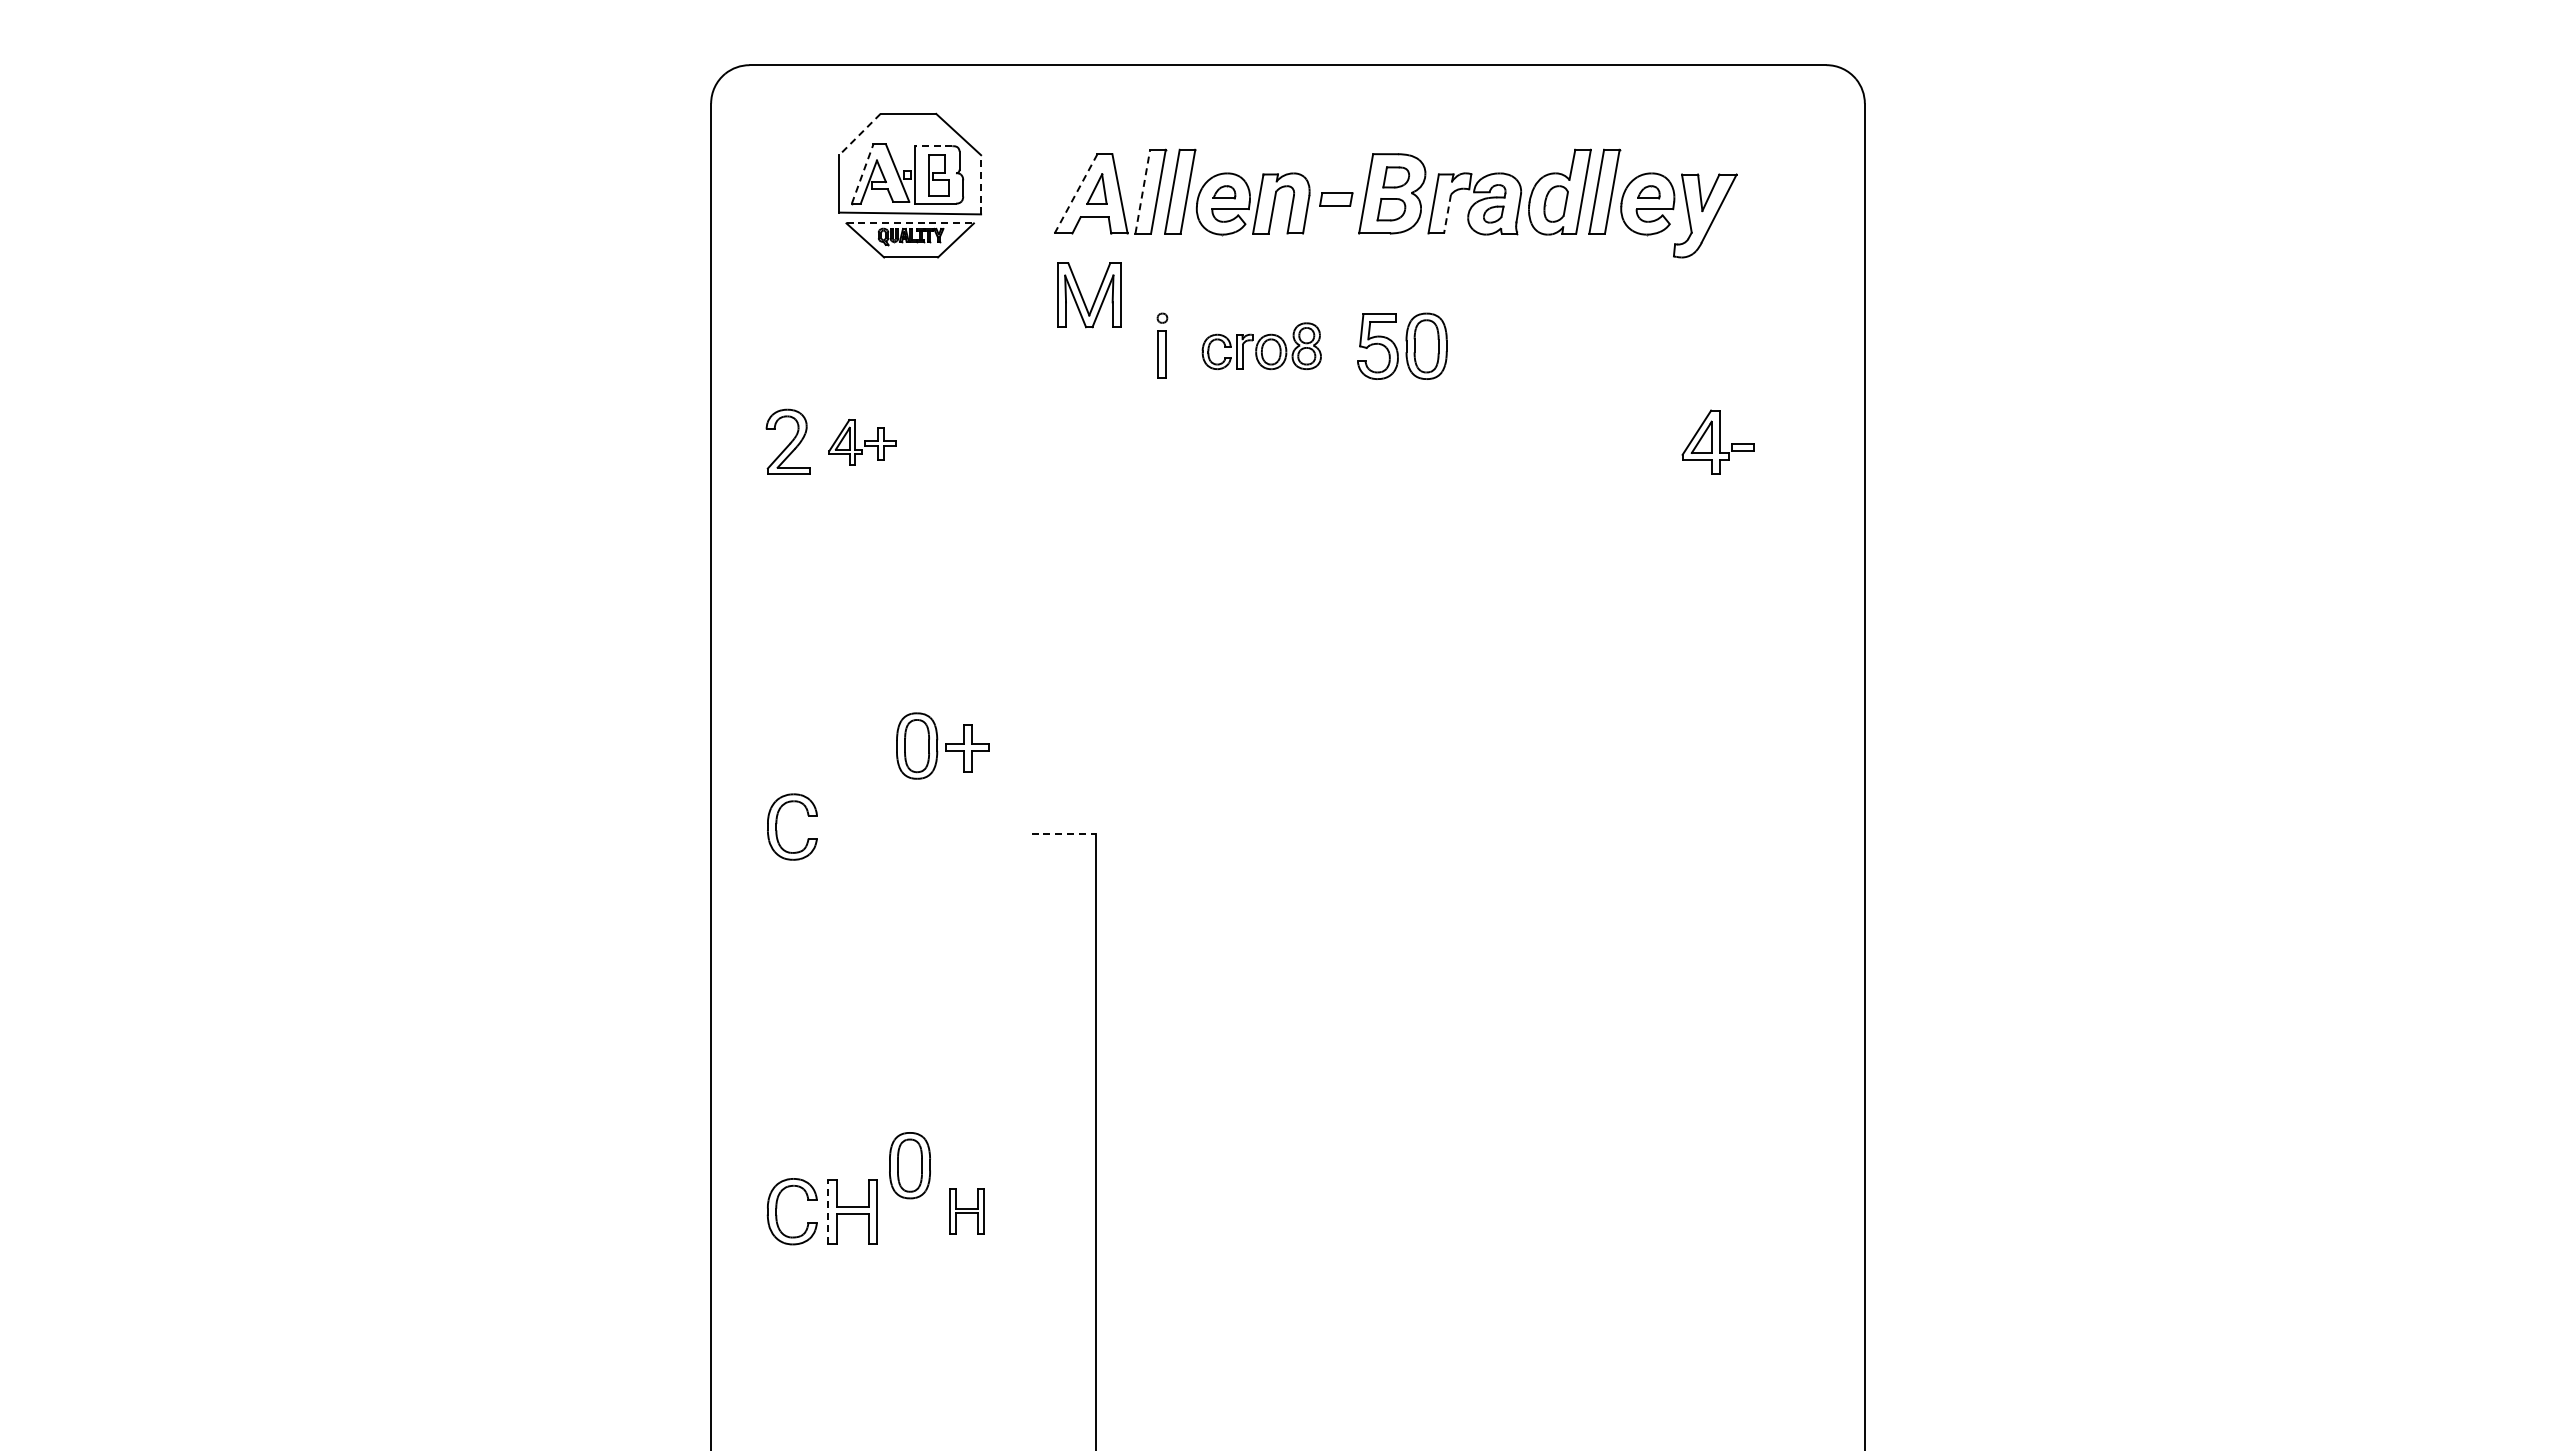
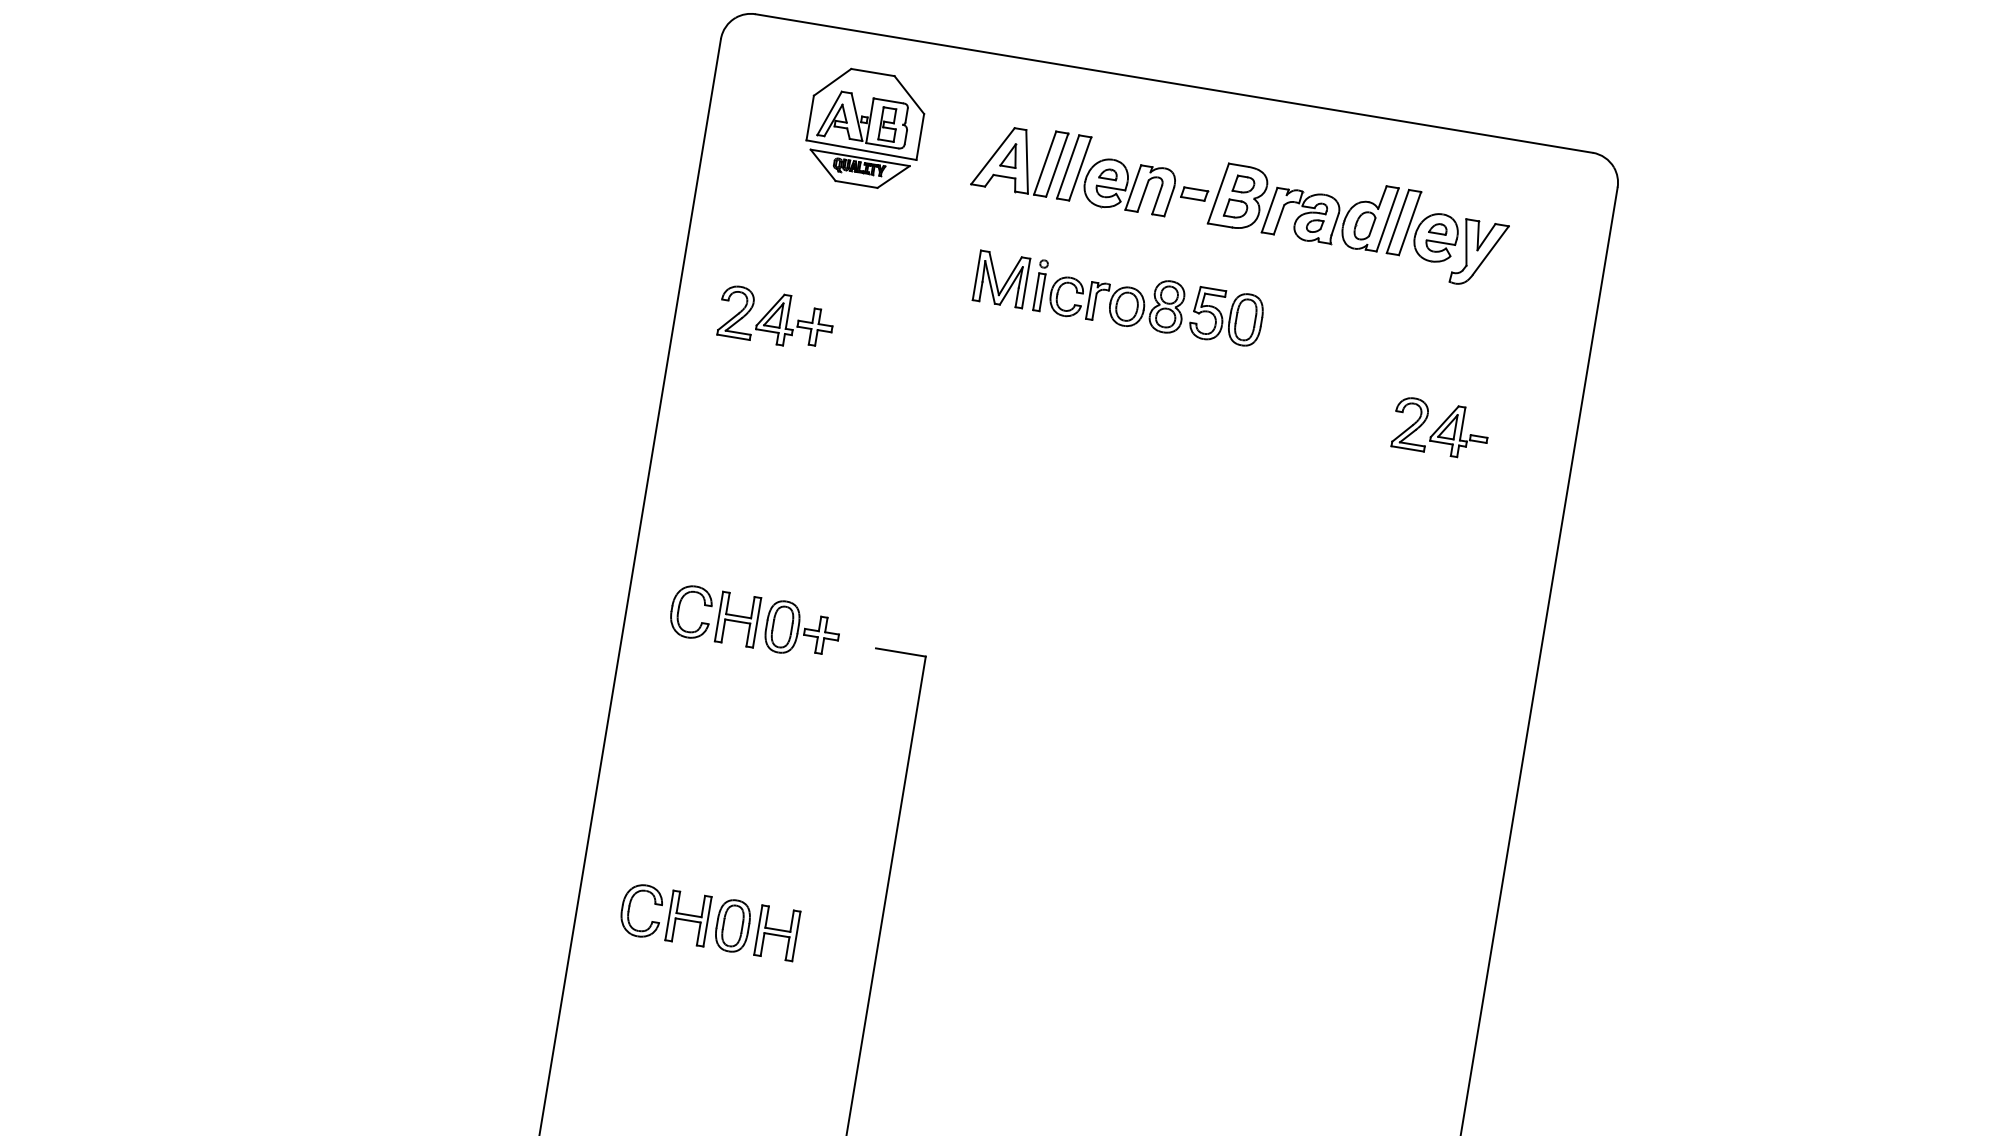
line: (859, 134) -> (832, 82), dashed -> solid
line: (933, 146) -> (888, 101), dashed -> solid
line: (862, 173) -> (829, 112), dashed -> solid
line: (981, 184) -> (920, 136), dashed -> solid
line: (1142, 191) -> (1044, 162), dashed -> solid
line: (1076, 193) -> (993, 156), dashed -> solid
line: (1447, 214) -> (1278, 220), dashed -> solid
line: (910, 223) -> (860, 157), dashed -> solid
part: (1083, 297) -> (996, 280), moved
part: (1261, 345) -> (1117, 297), size x1.43
part: (862, 441) -> (795, 321), size x1.43
part: (1655, 441) -> (1411, 423), added
part: (942, 745) -> (802, 629), moved
part: (852, 826) -> (737, 619), added
line: (1064, 834) -> (901, 652), dashed -> solid
part: (909, 1165) -> (732, 925), moved
line: (828, 1211) -> (669, 915), dashed -> solid
part: (967, 1211) -> (777, 933), size x1.43

